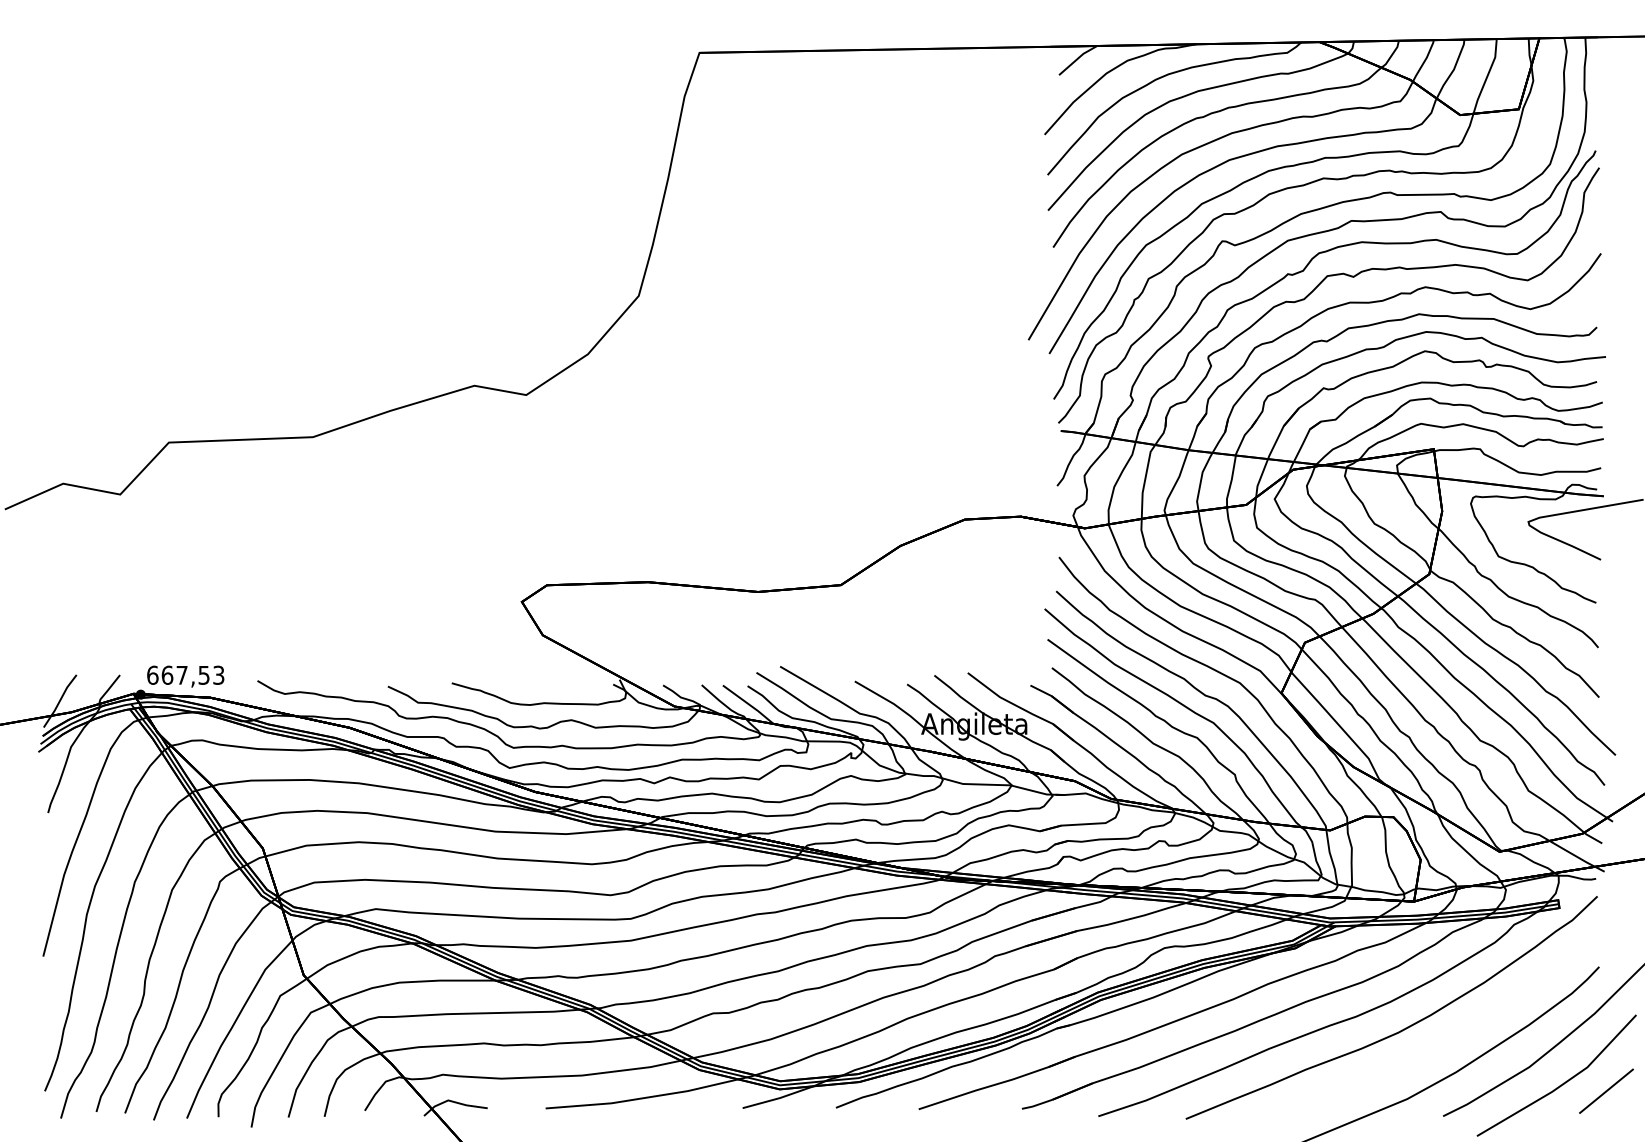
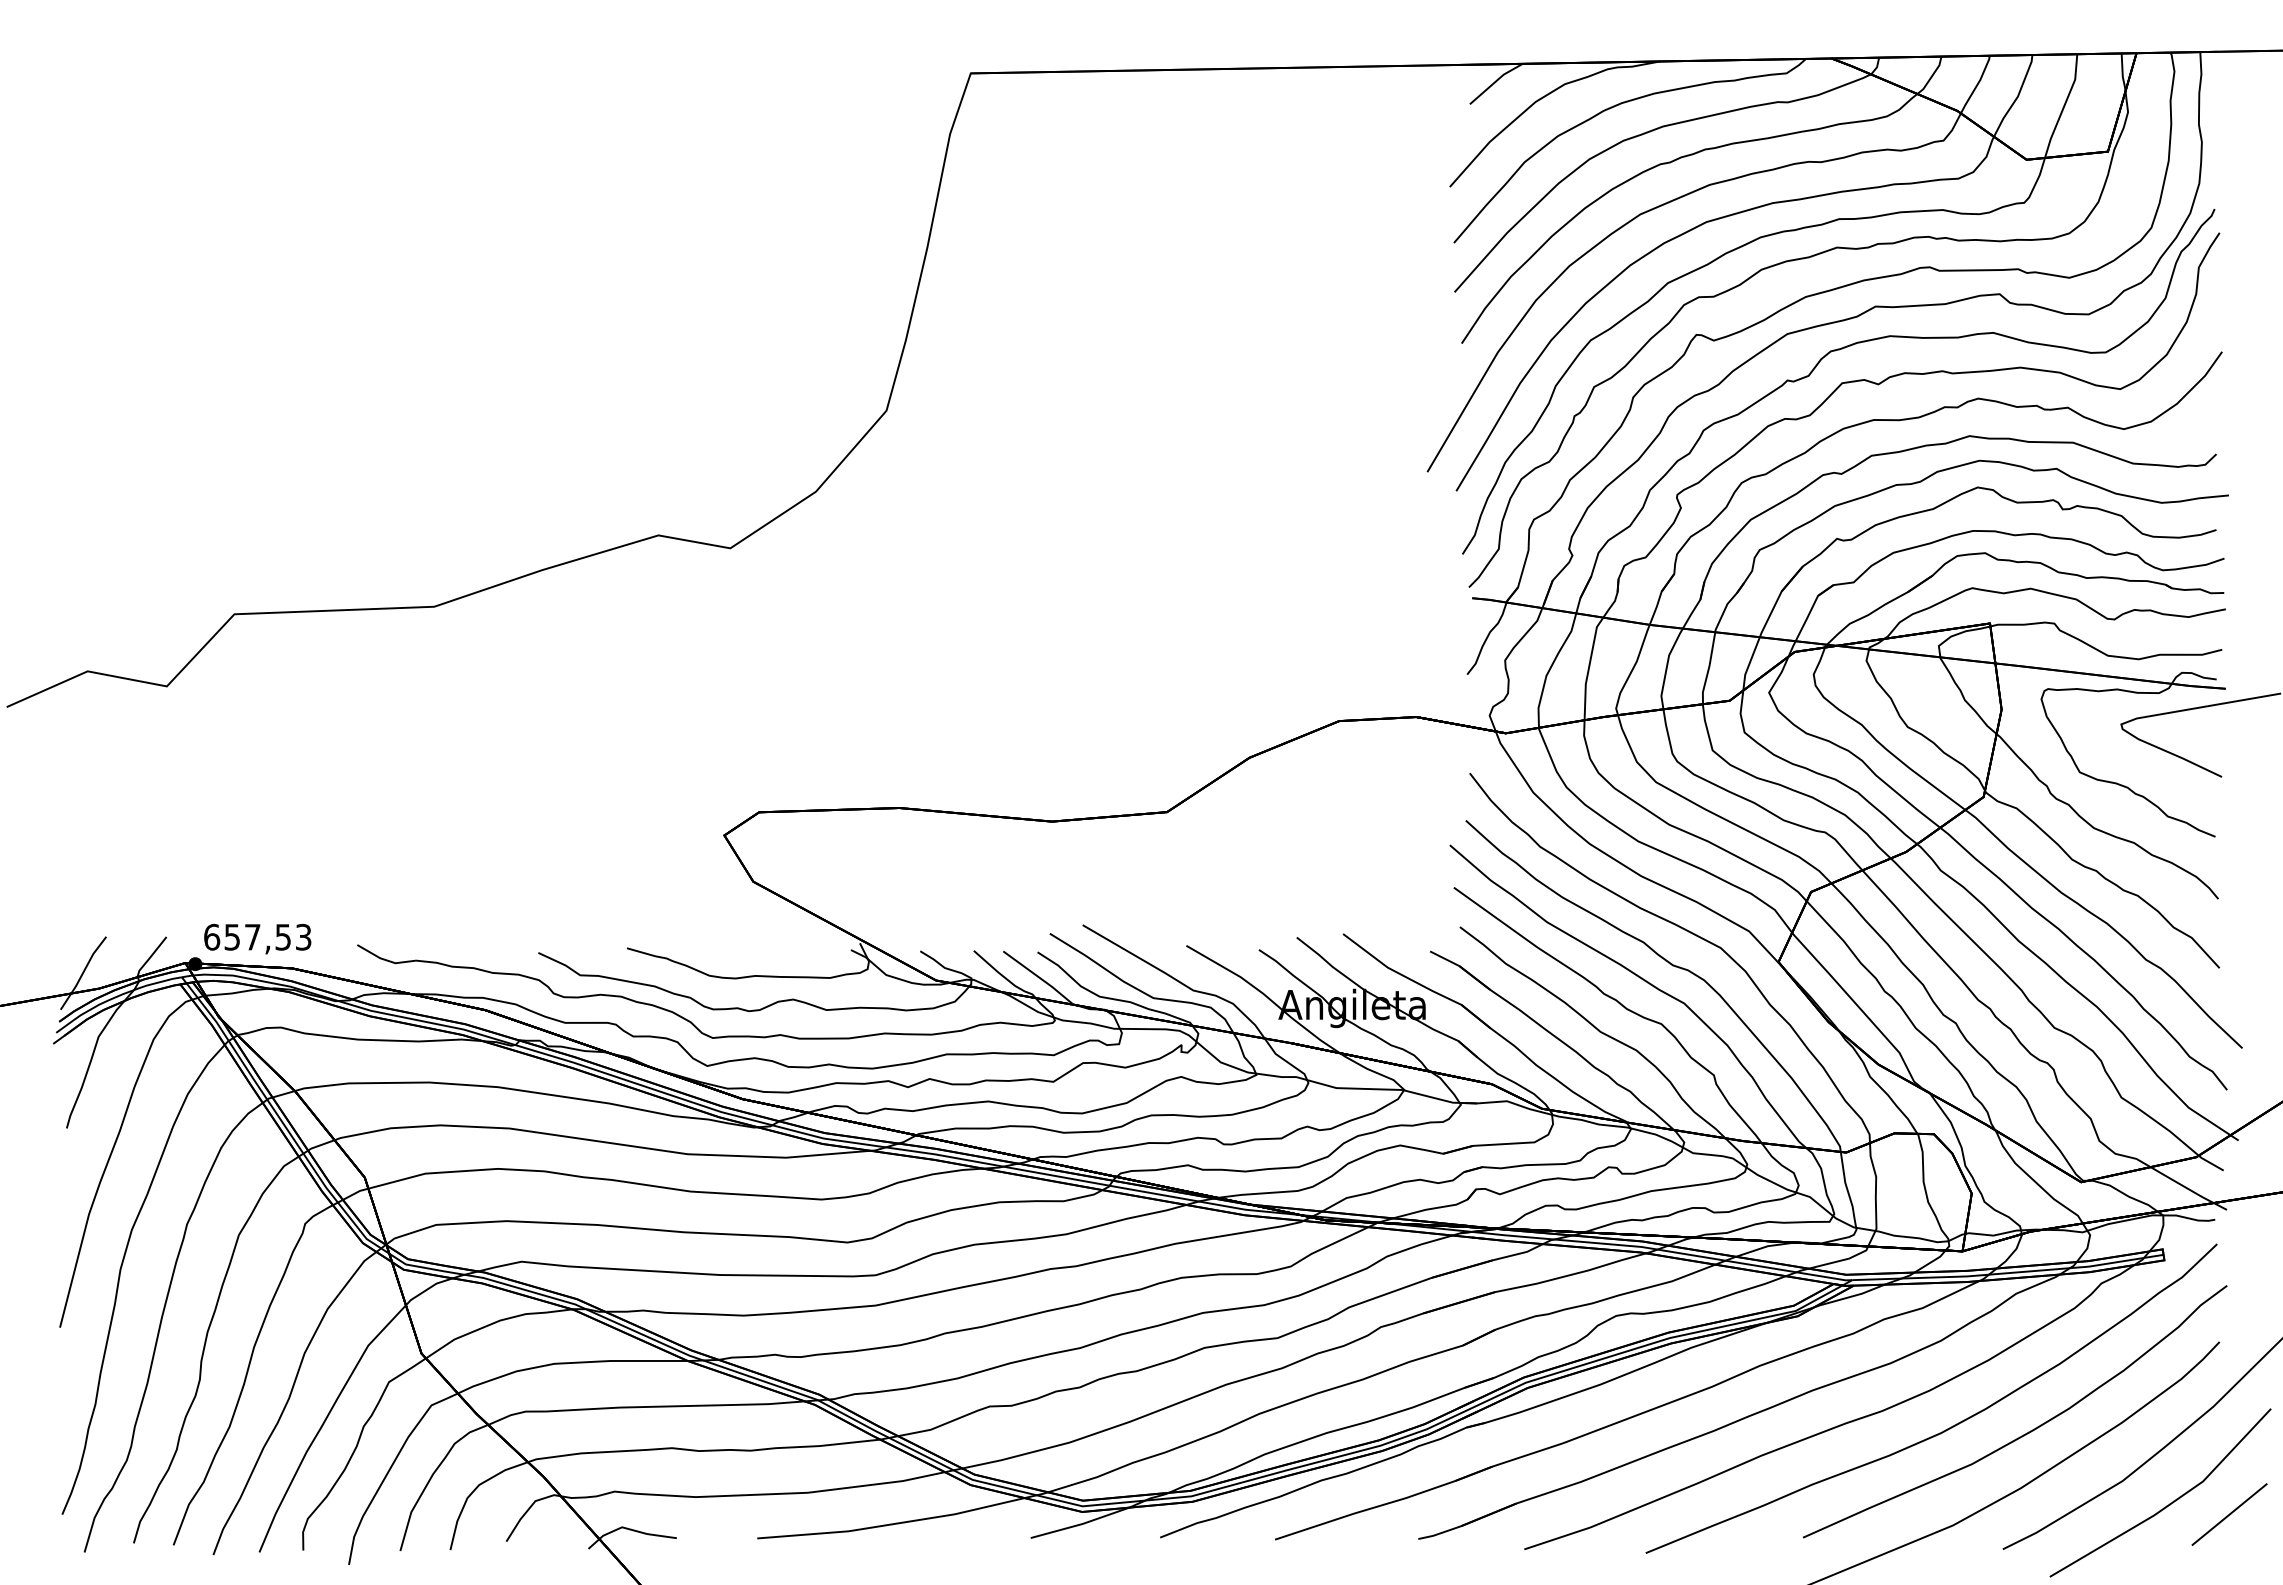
text: (167, 674) -> (232, 936), 667,53 -> 657,53
curve: (1462, 1030) -> (2029, 1430), added

